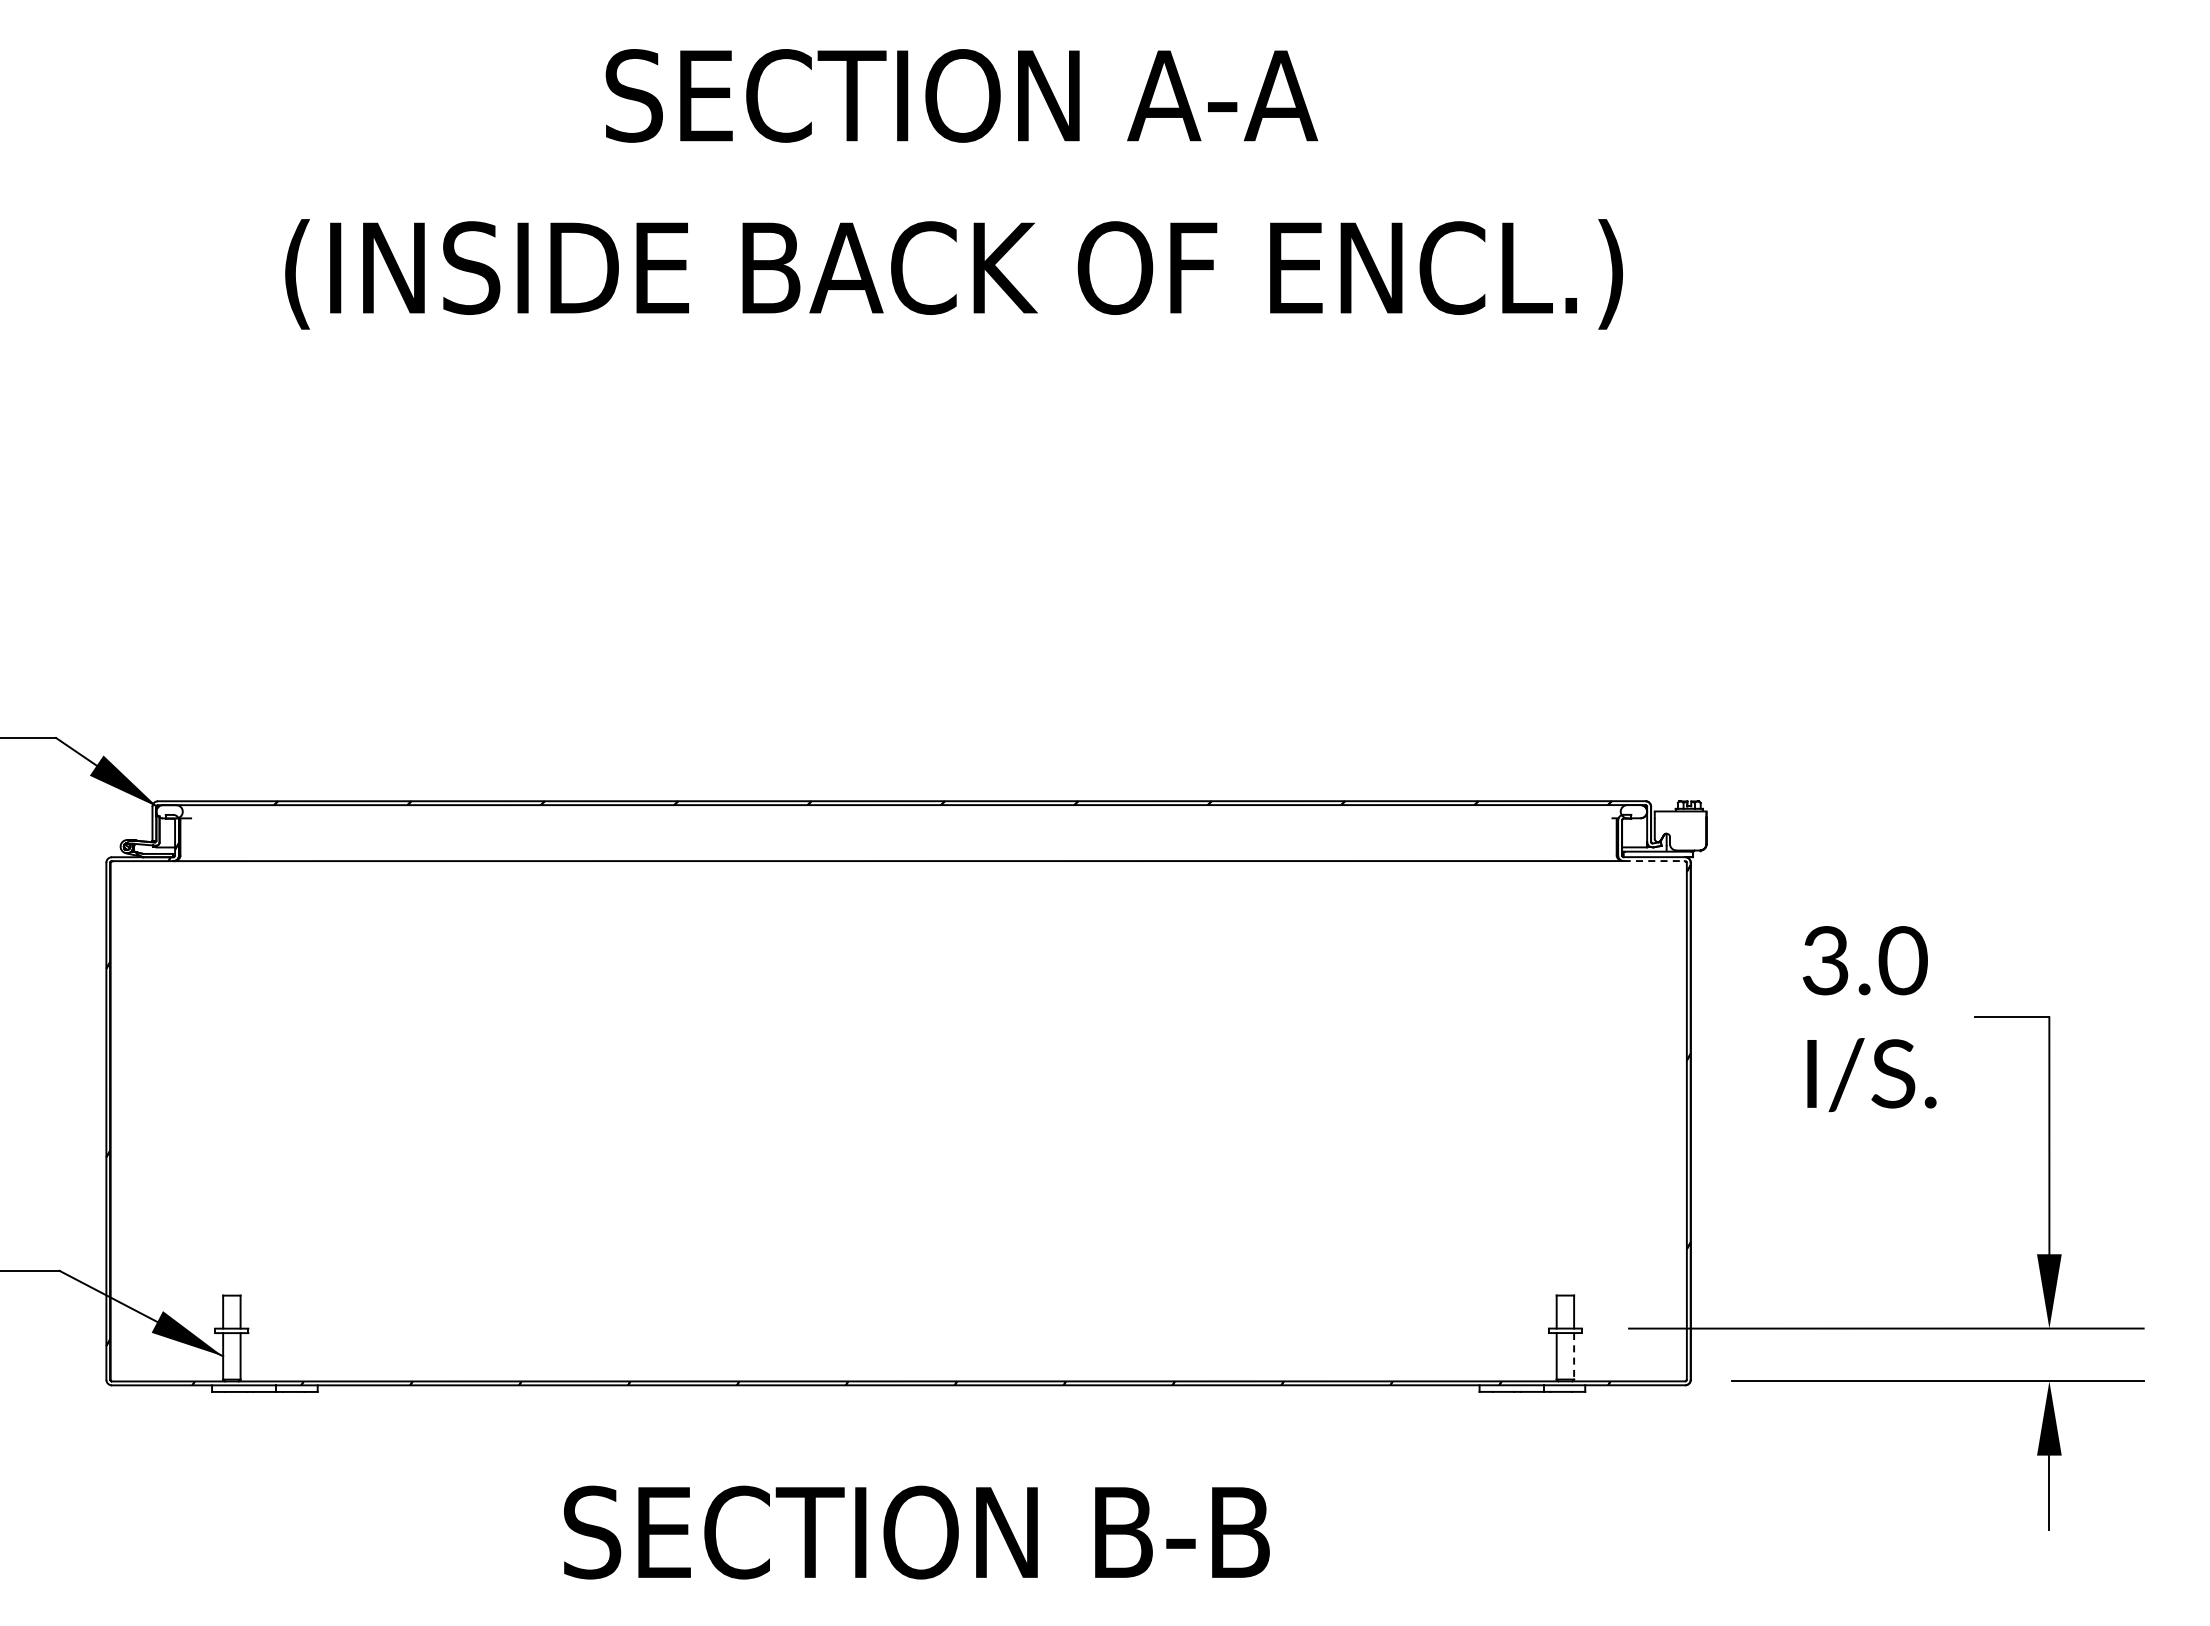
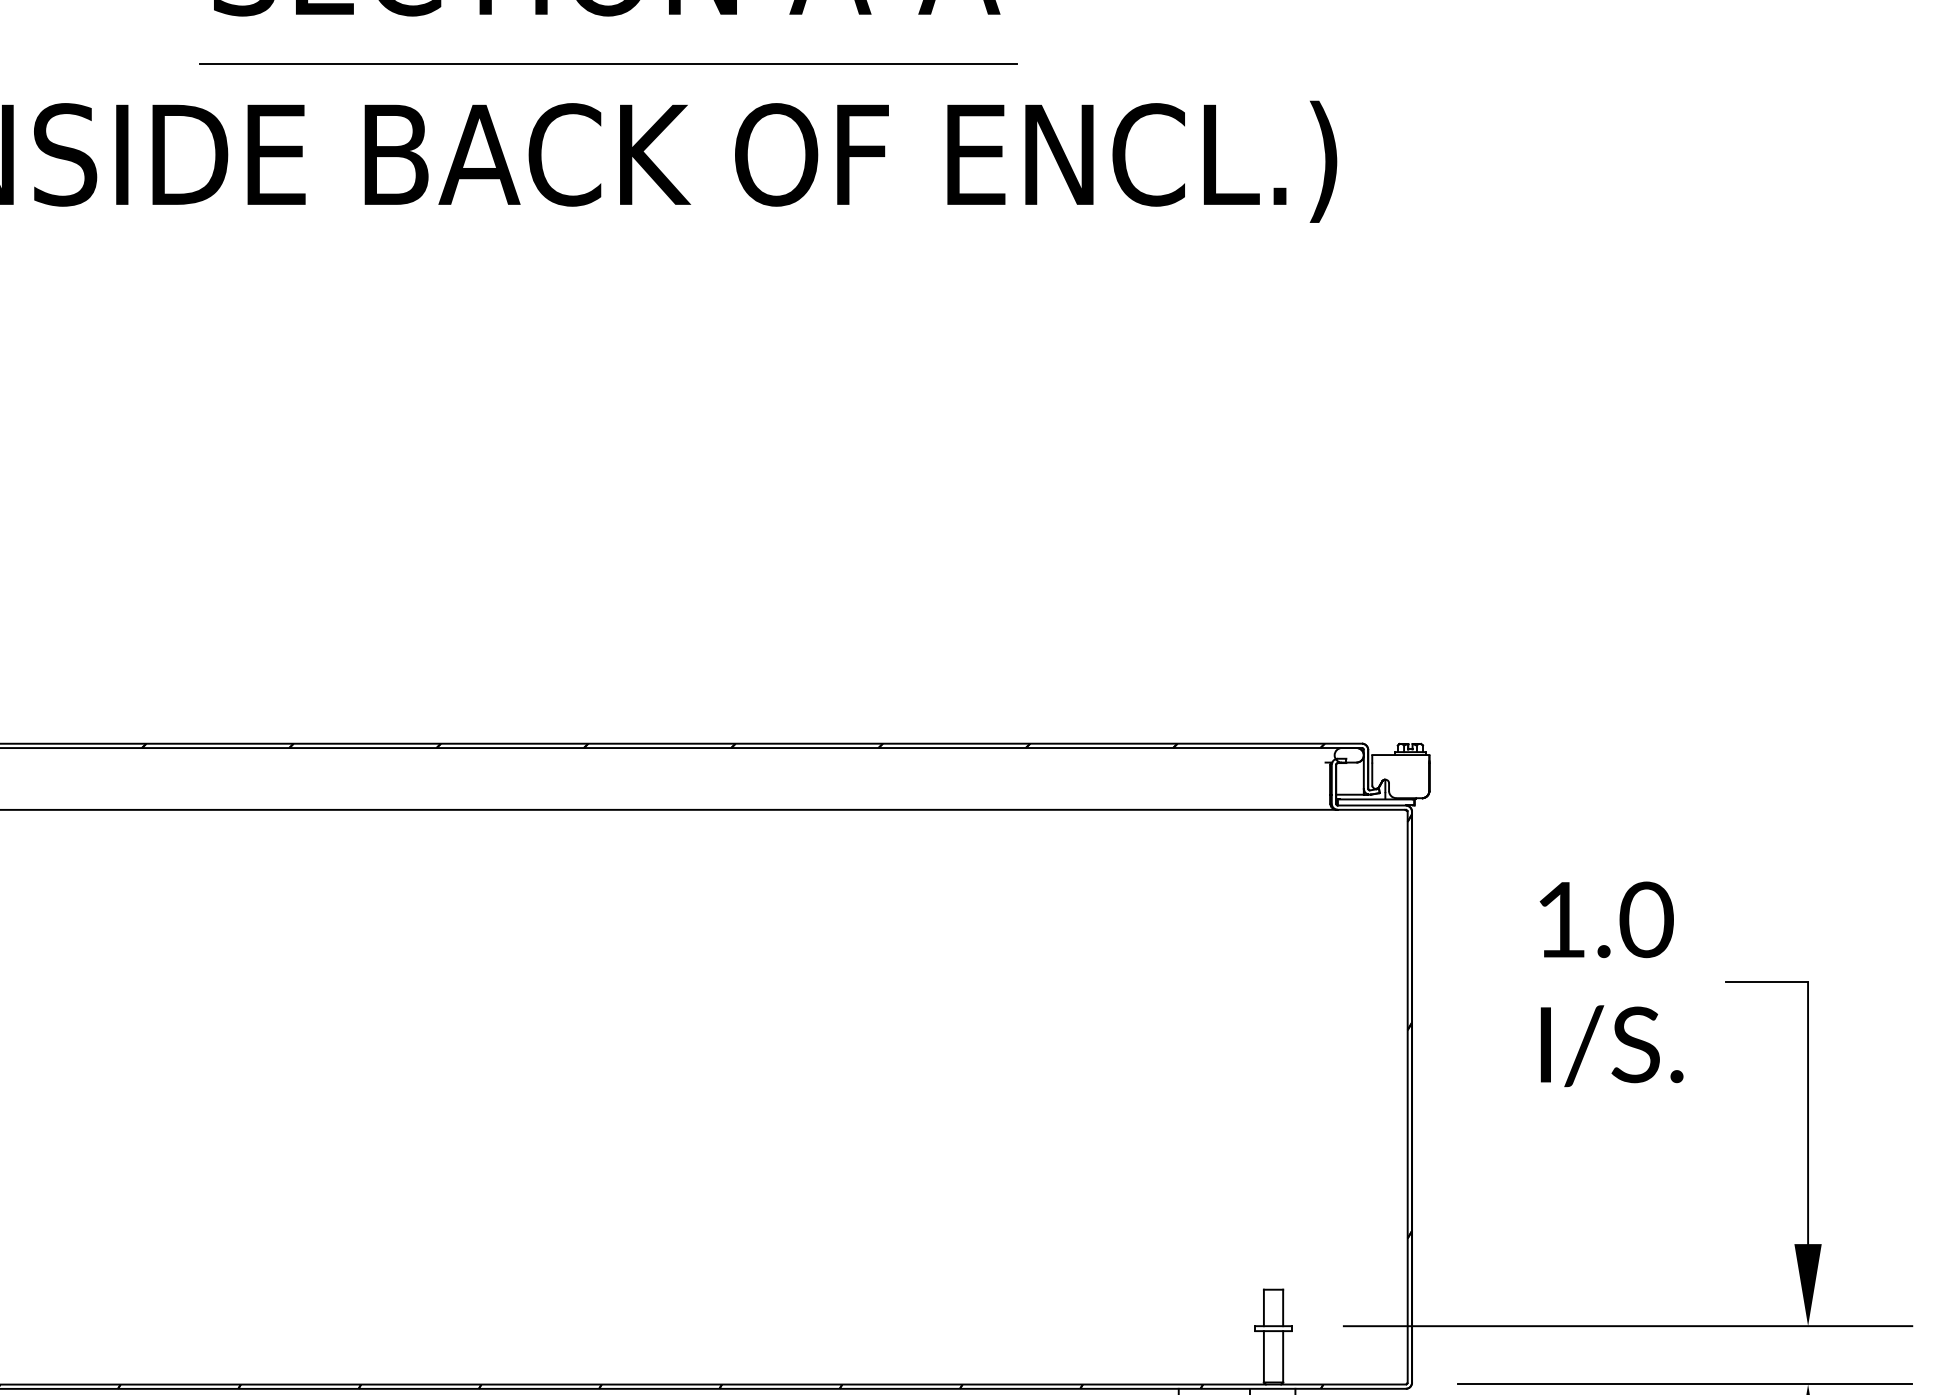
line: (962, 185) -> (607, 63), added
line: (1654, 861) -> (1371, 810), dashed -> solid
text: (1825, 960) -> (1560, 919), 3.0 -> 1.0
line: (1574, 1356) -> (1283, 1357), dashed -> solid

